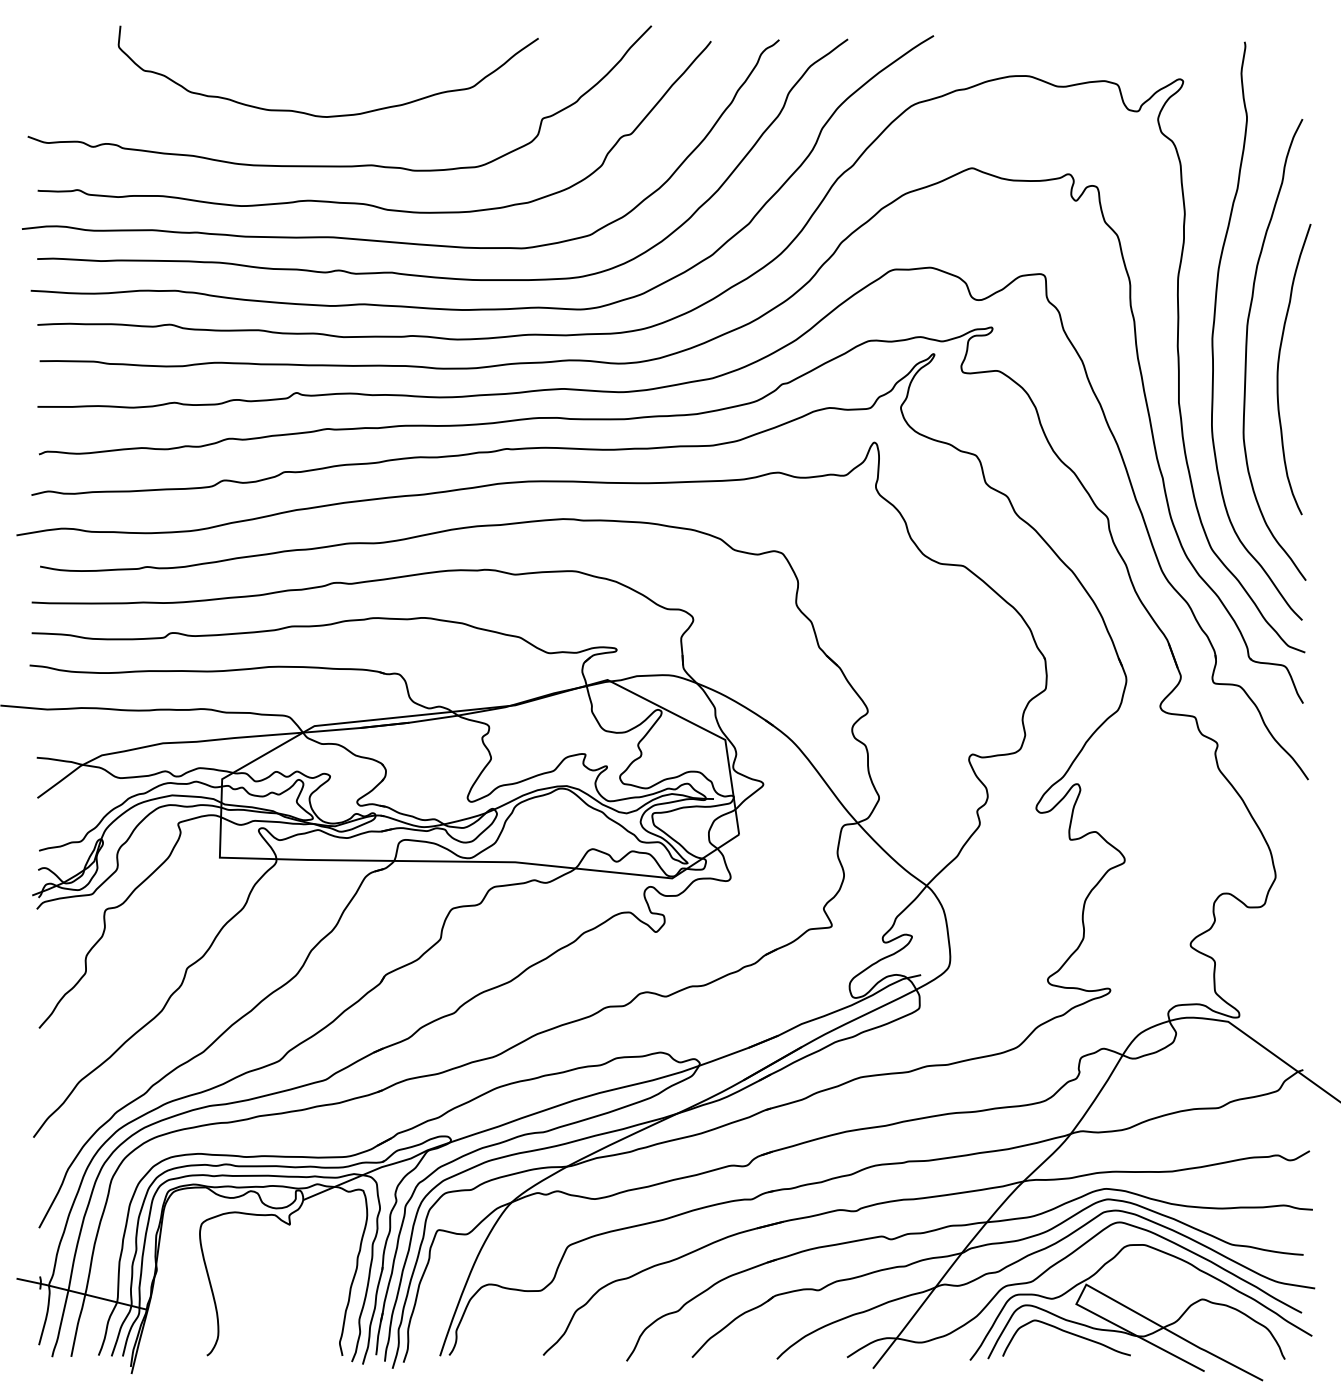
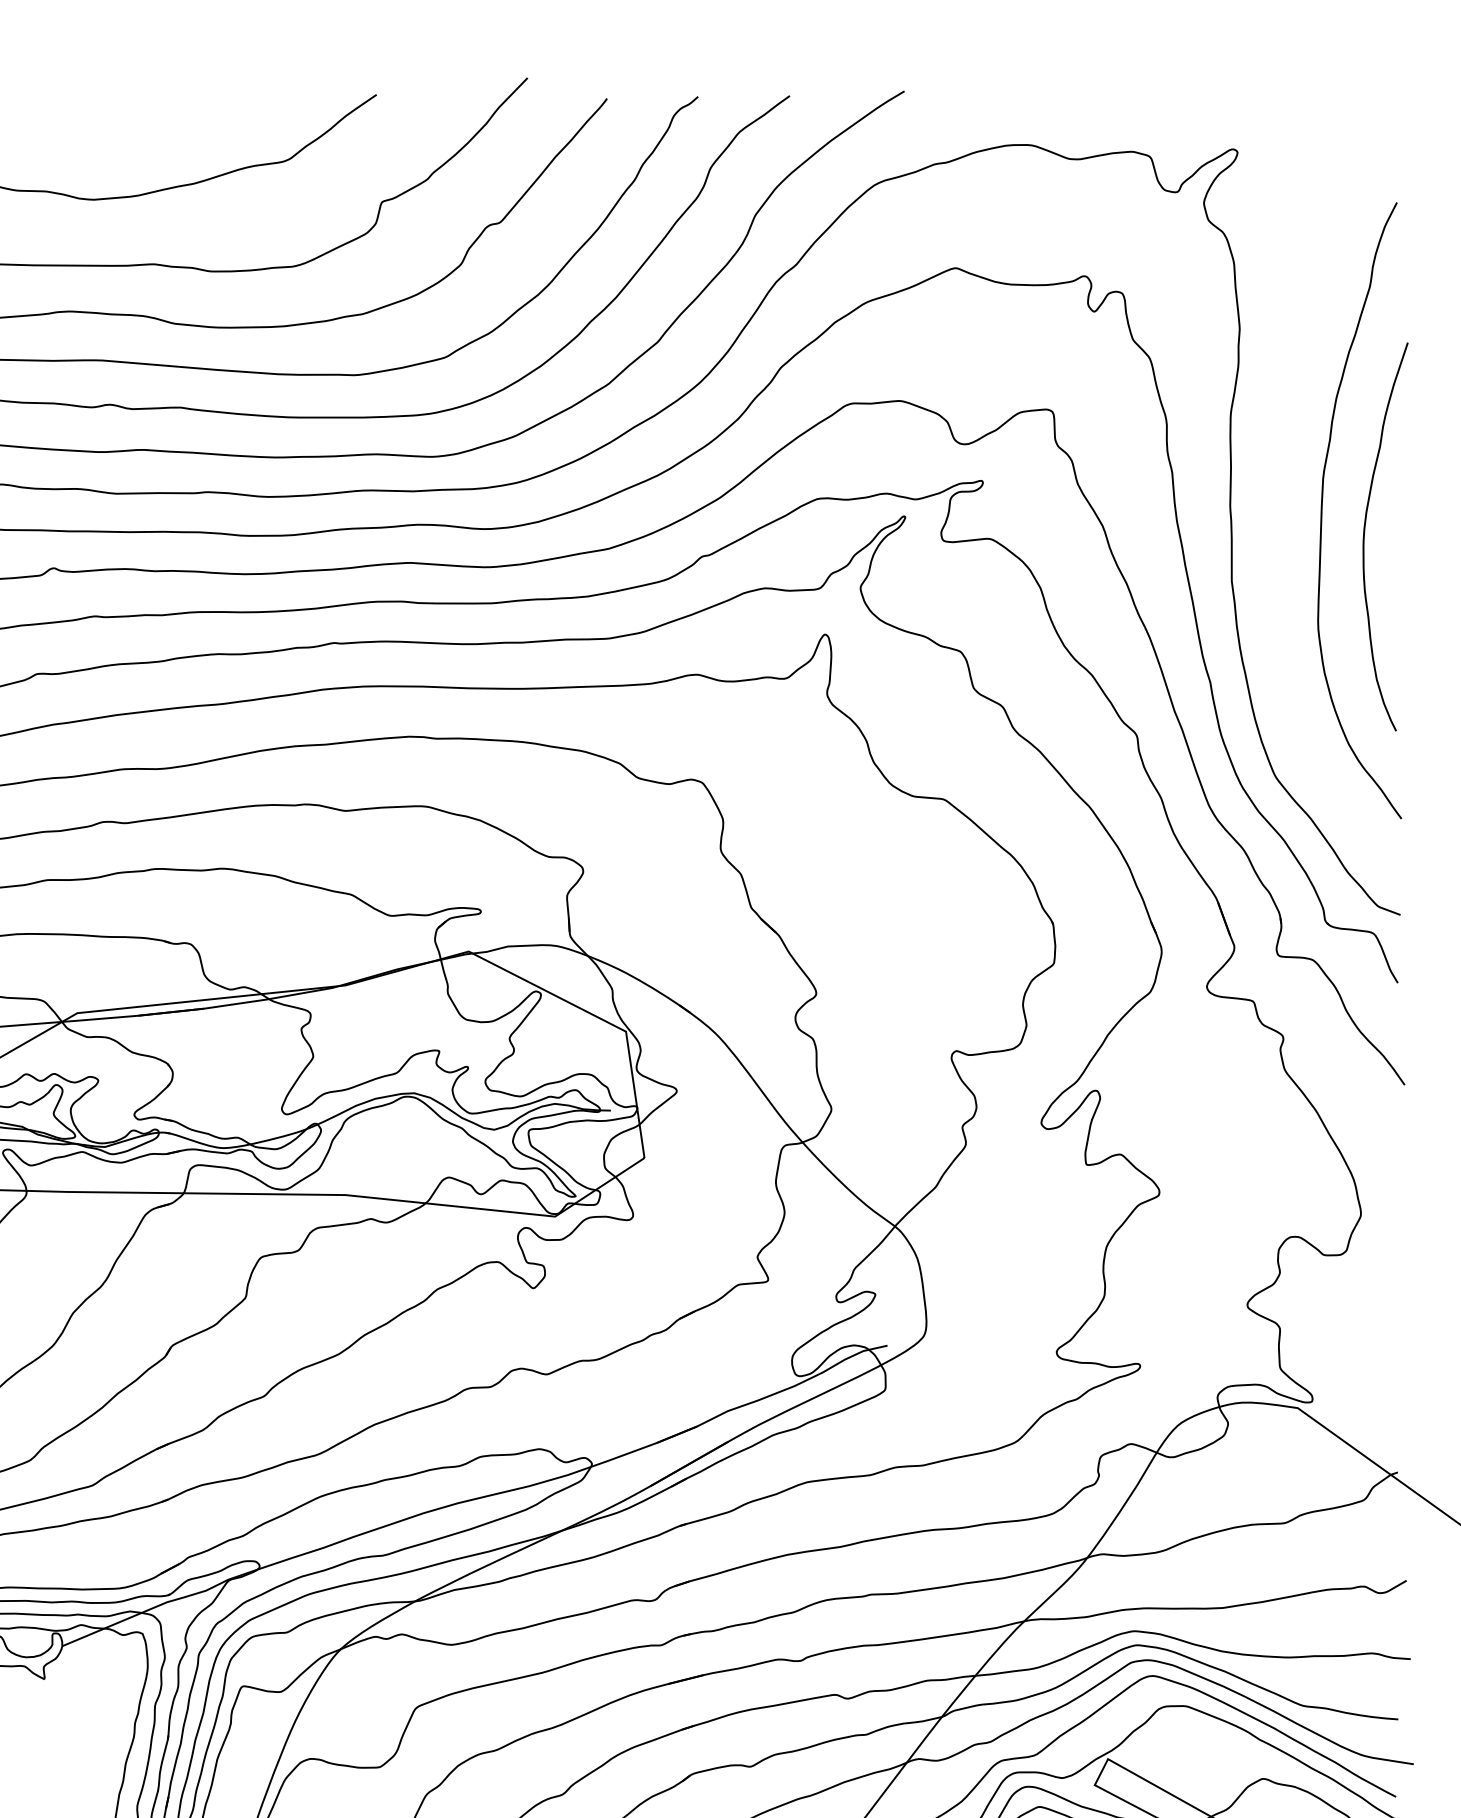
curve: (1214, 329) -> (1279, 483), removed

